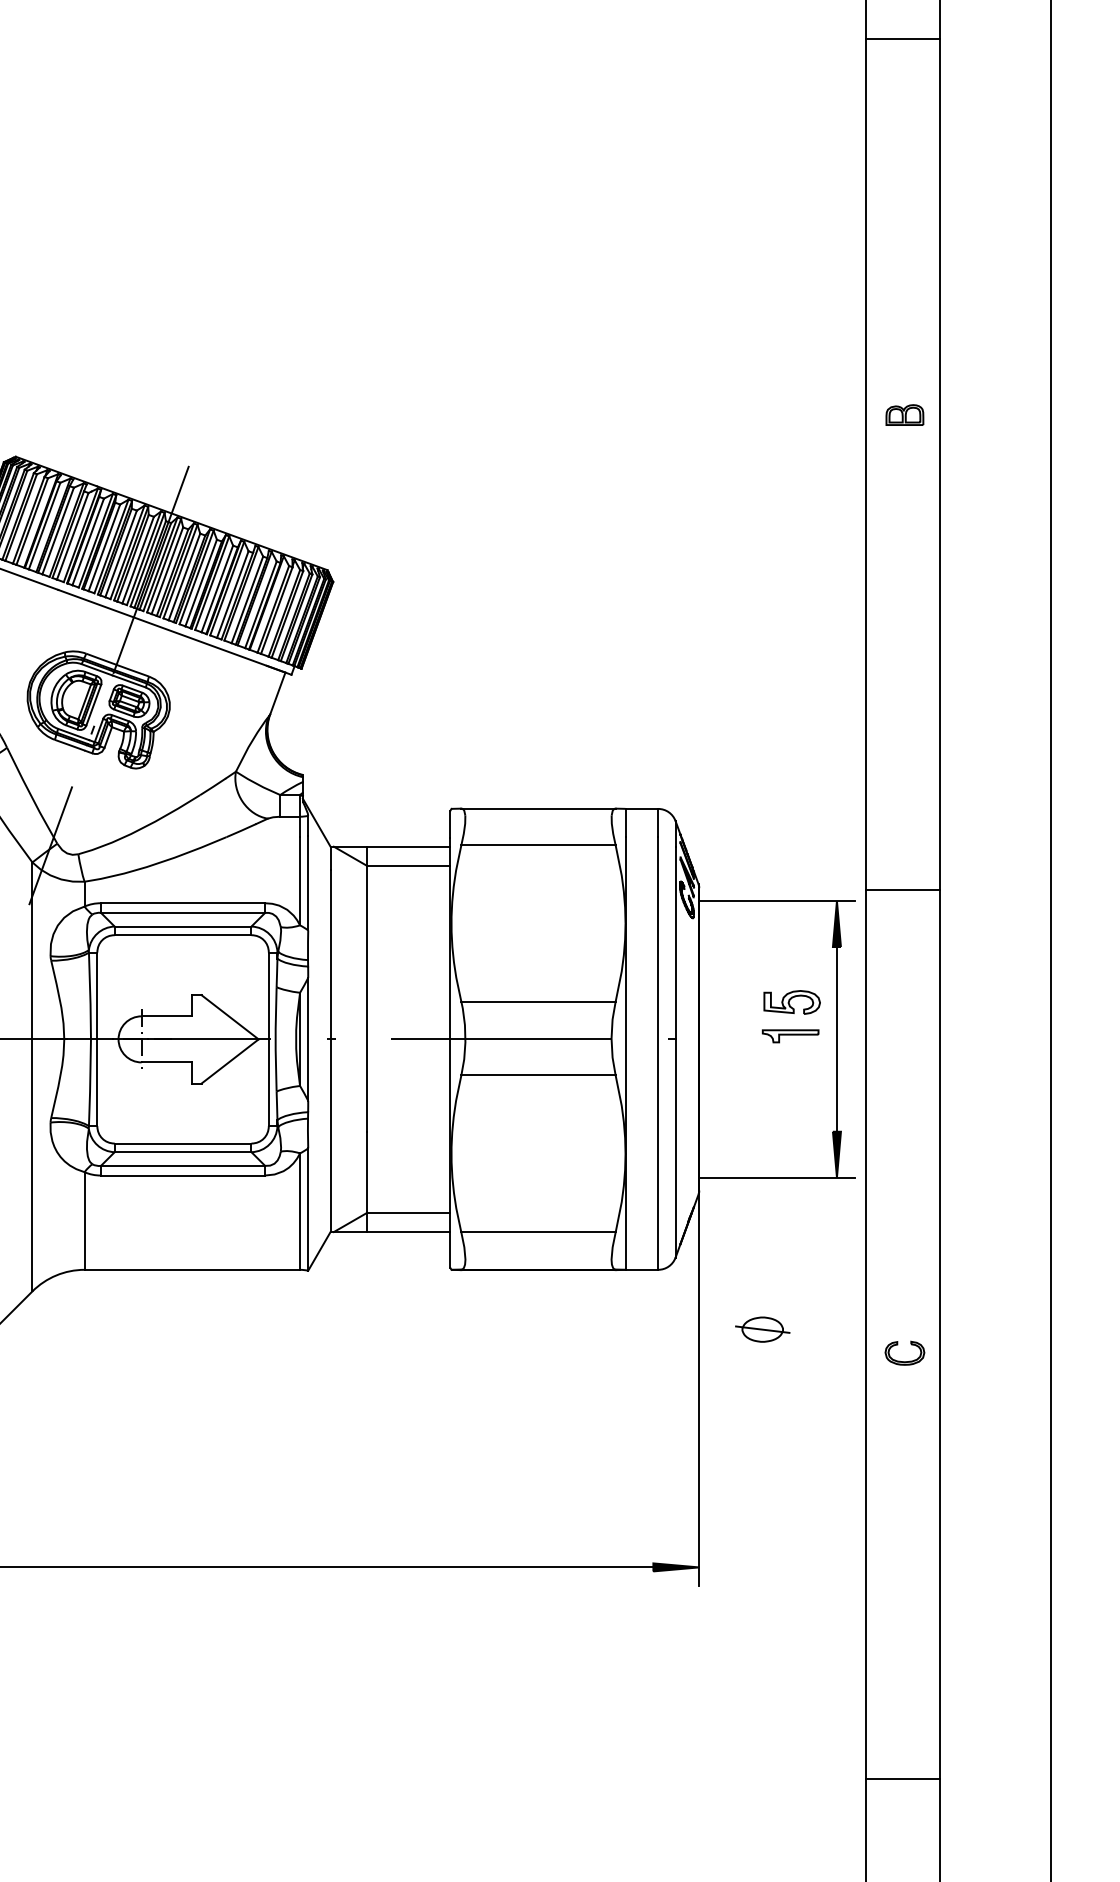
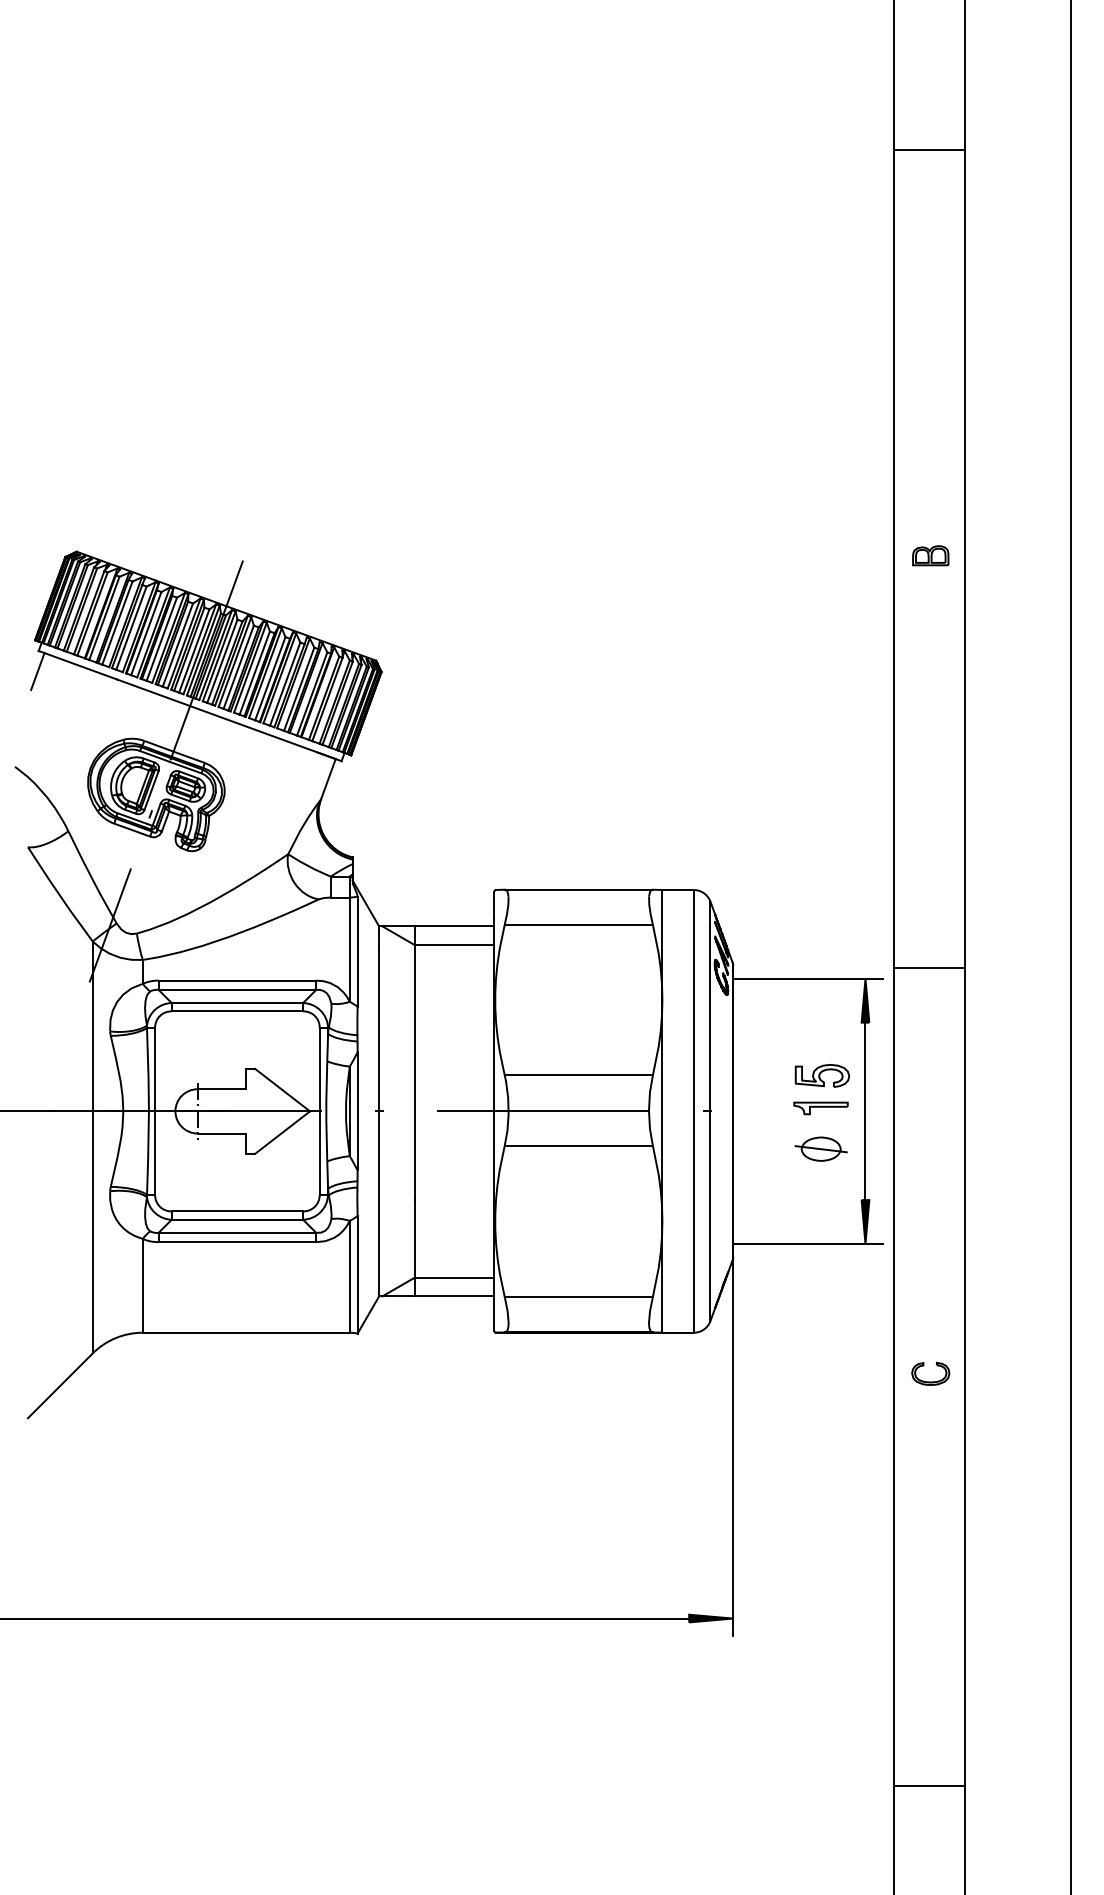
part: (904, 414) -> (930, 555), moved
part: (762, 1328) -> (820, 1148), moved
part: (904, 1361) -> (930, 1381), moved
line: (902, 1778) -> (928, 1785), moved

